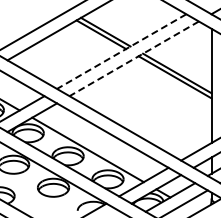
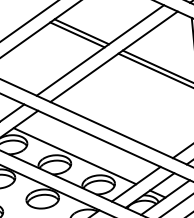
line: (121, 51) -> (100, 50), dashed -> solid
line: (134, 58) -> (114, 56), dashed -> solid

